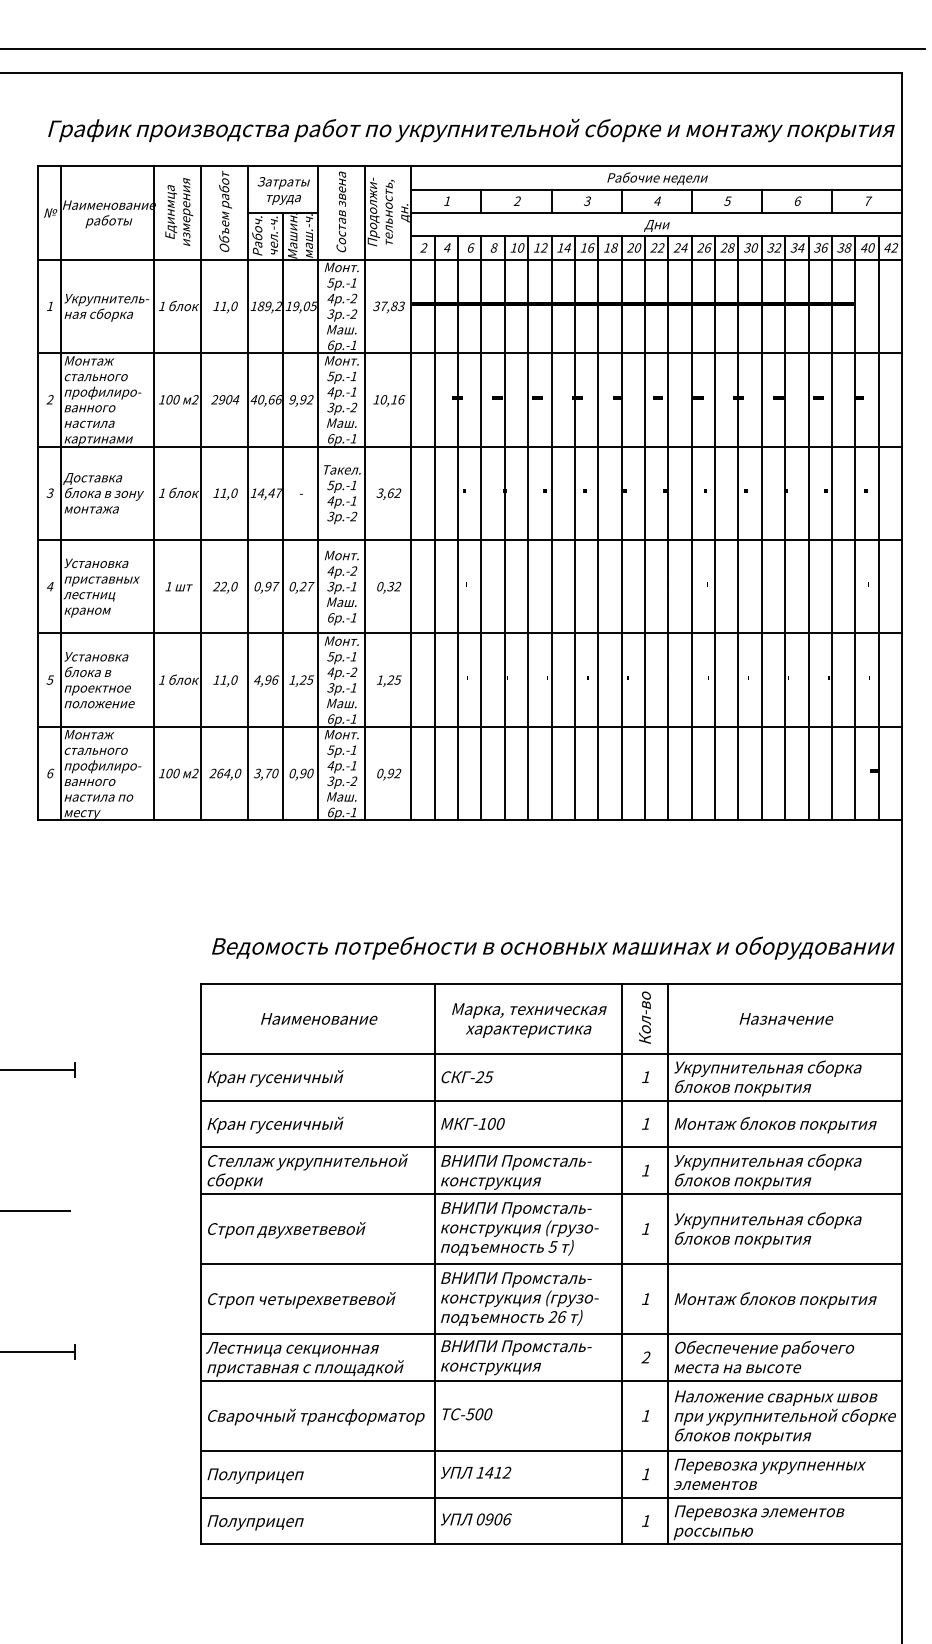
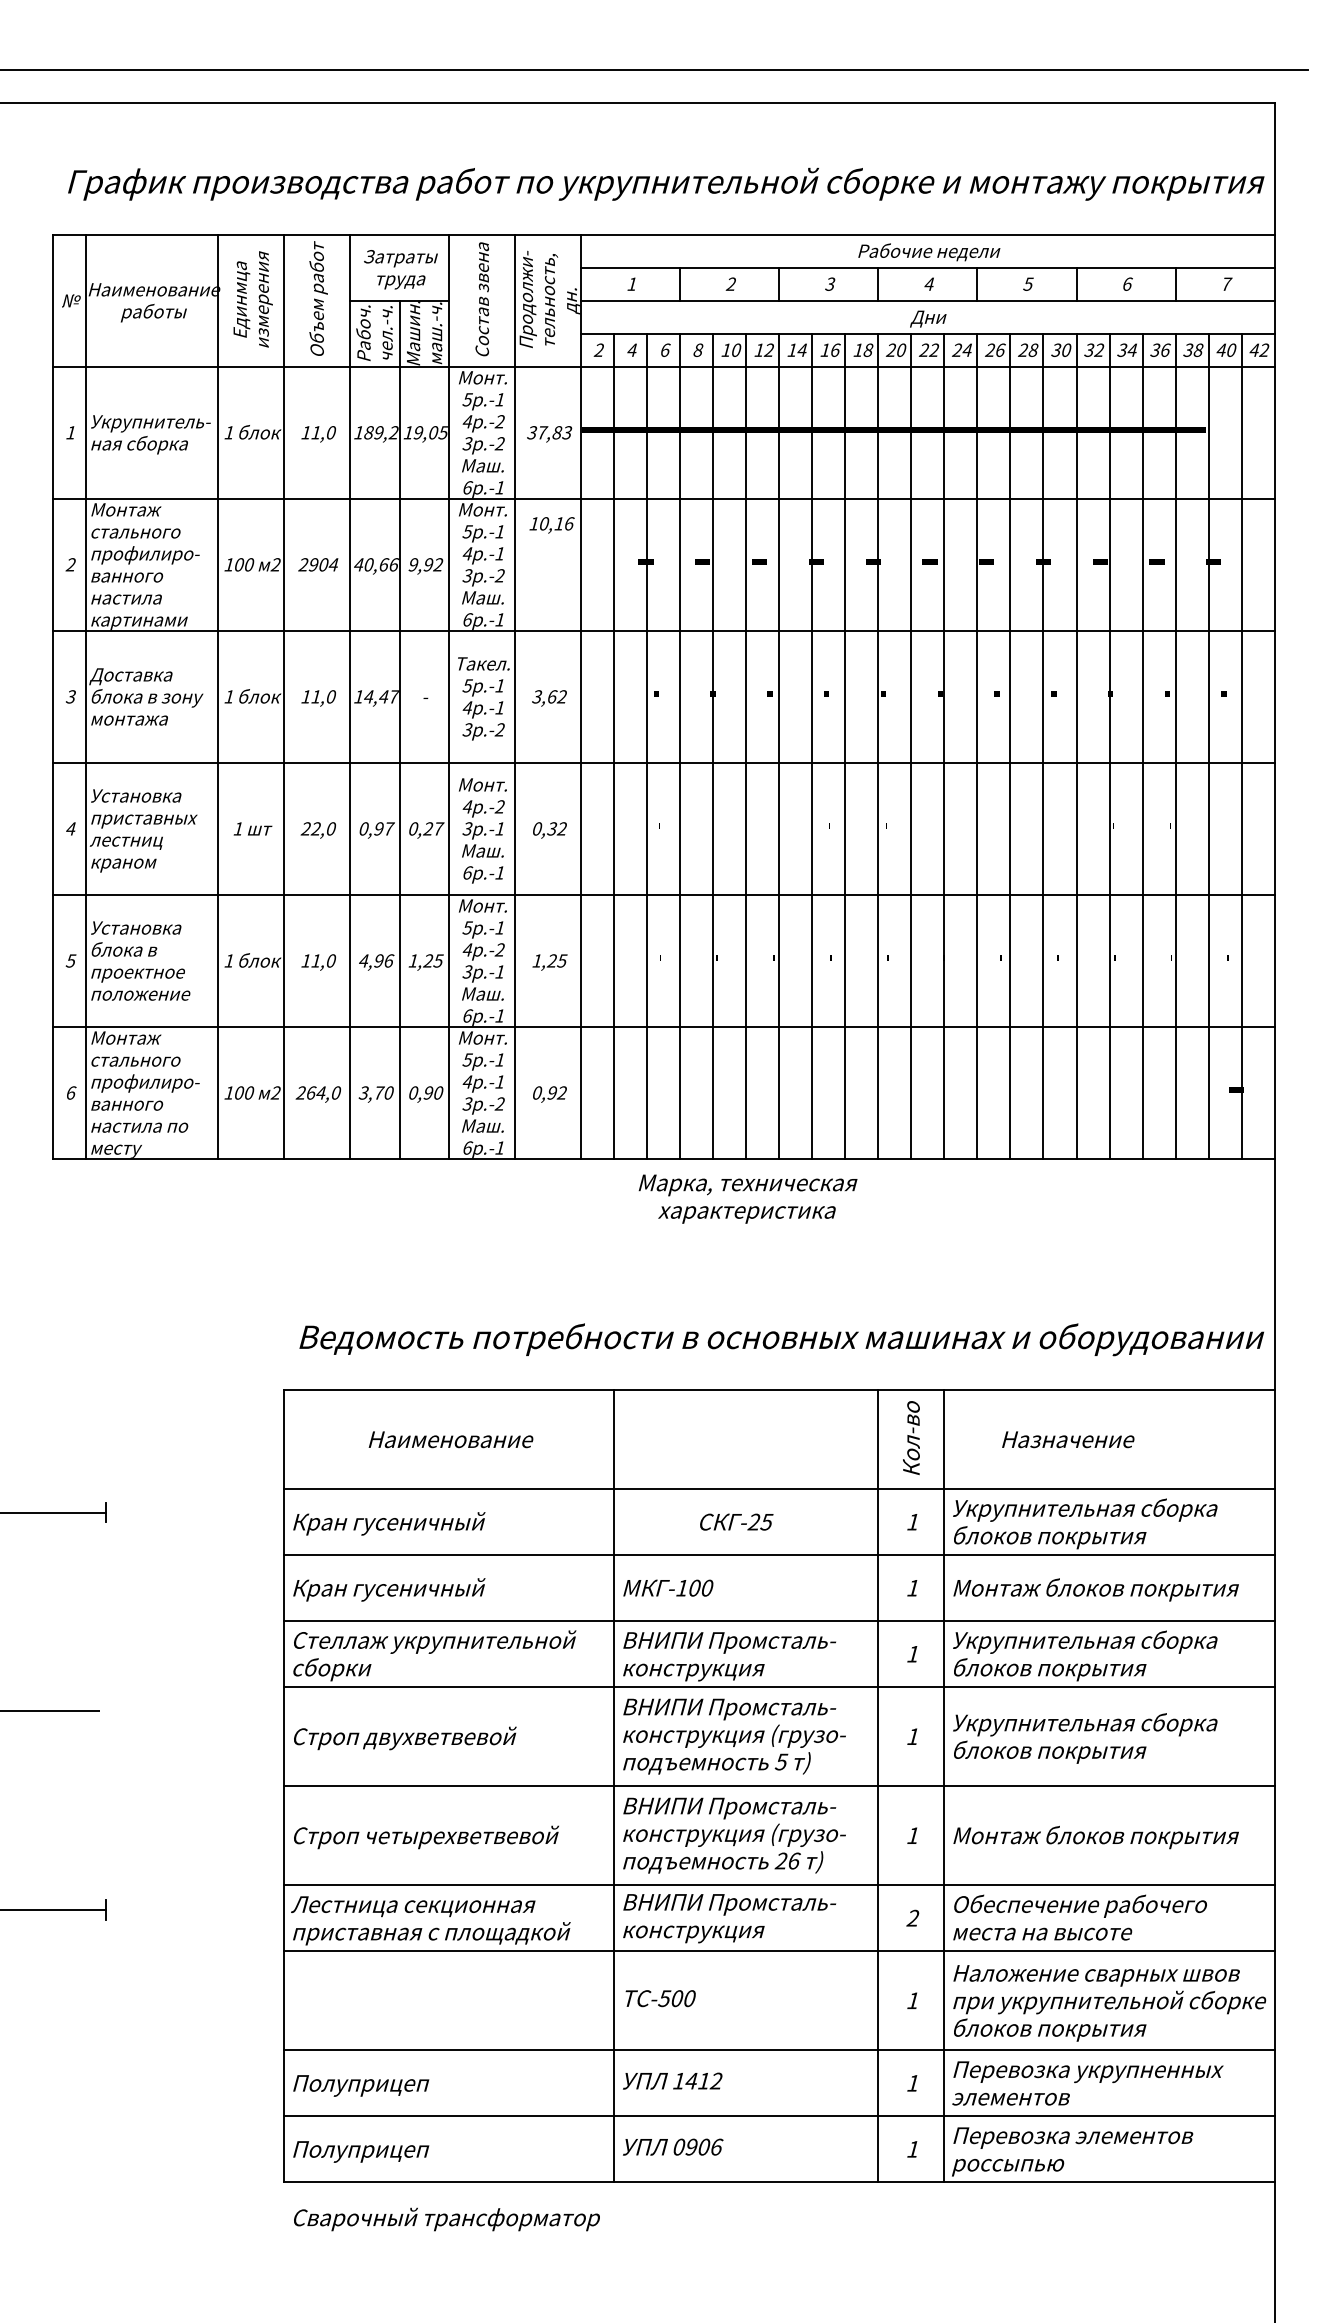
text: (388, 400) -> (551, 525), moved
text: (786, 1018) -> (1068, 1439), moved
text: (528, 1020) -> (747, 1198), moved
text: (467, 1076) -> (736, 1521), moved
text: (315, 1417) -> (446, 2219), moved

